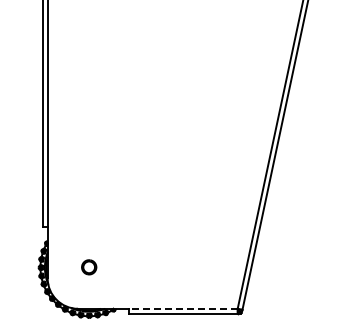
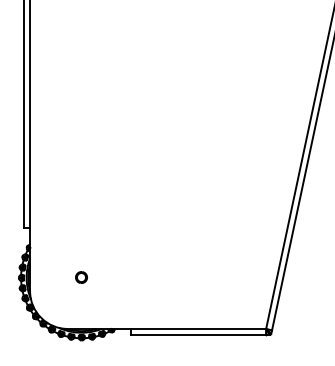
part: (88, 267) -> (80, 277), size x0.62
line: (183, 308) -> (198, 328), dashed -> solid

